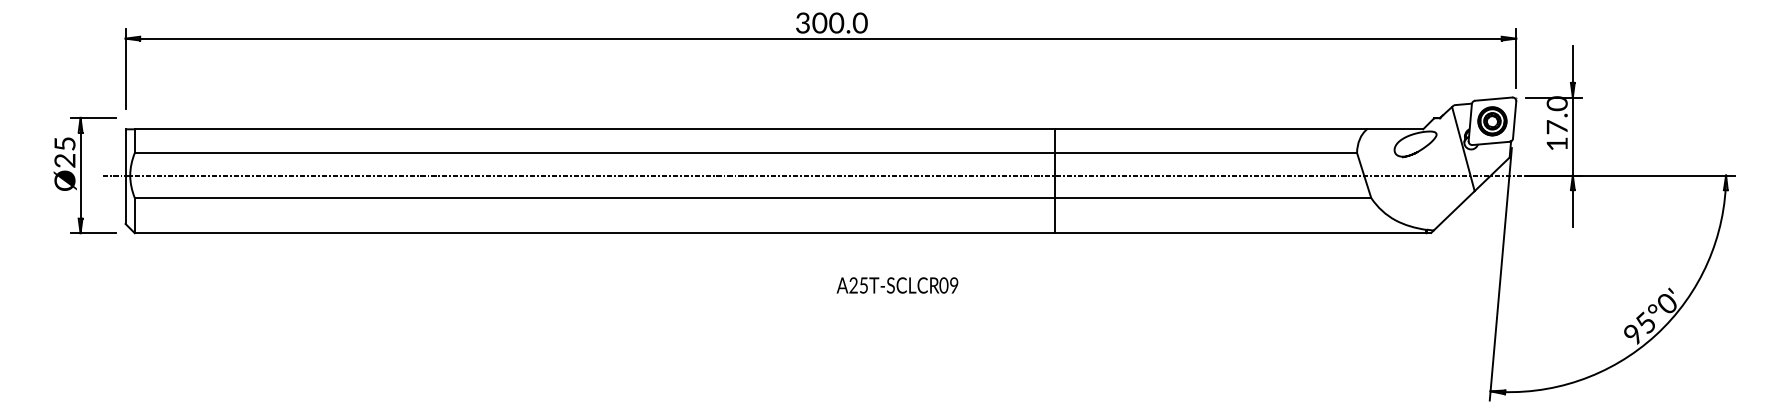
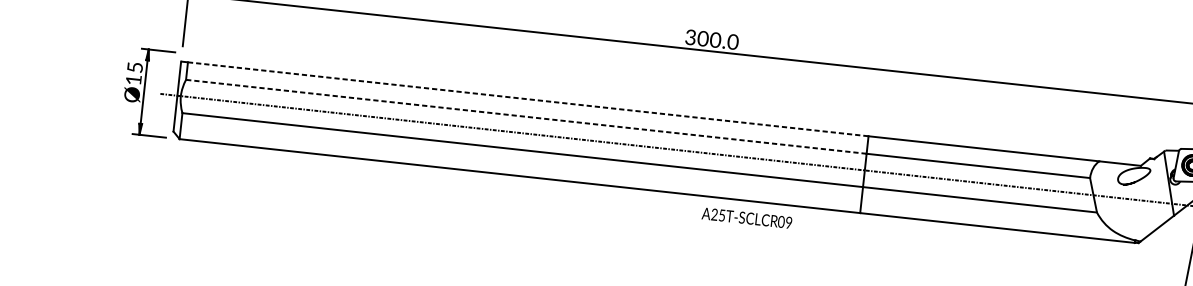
line: (595, 129) -> (528, 99), solid -> dashed
line: (594, 153) -> (526, 117), solid -> dashed
text: (64, 160) -> (133, 79), Ø25 -> Ø15
text: (897, 285) -> (747, 218), moved

